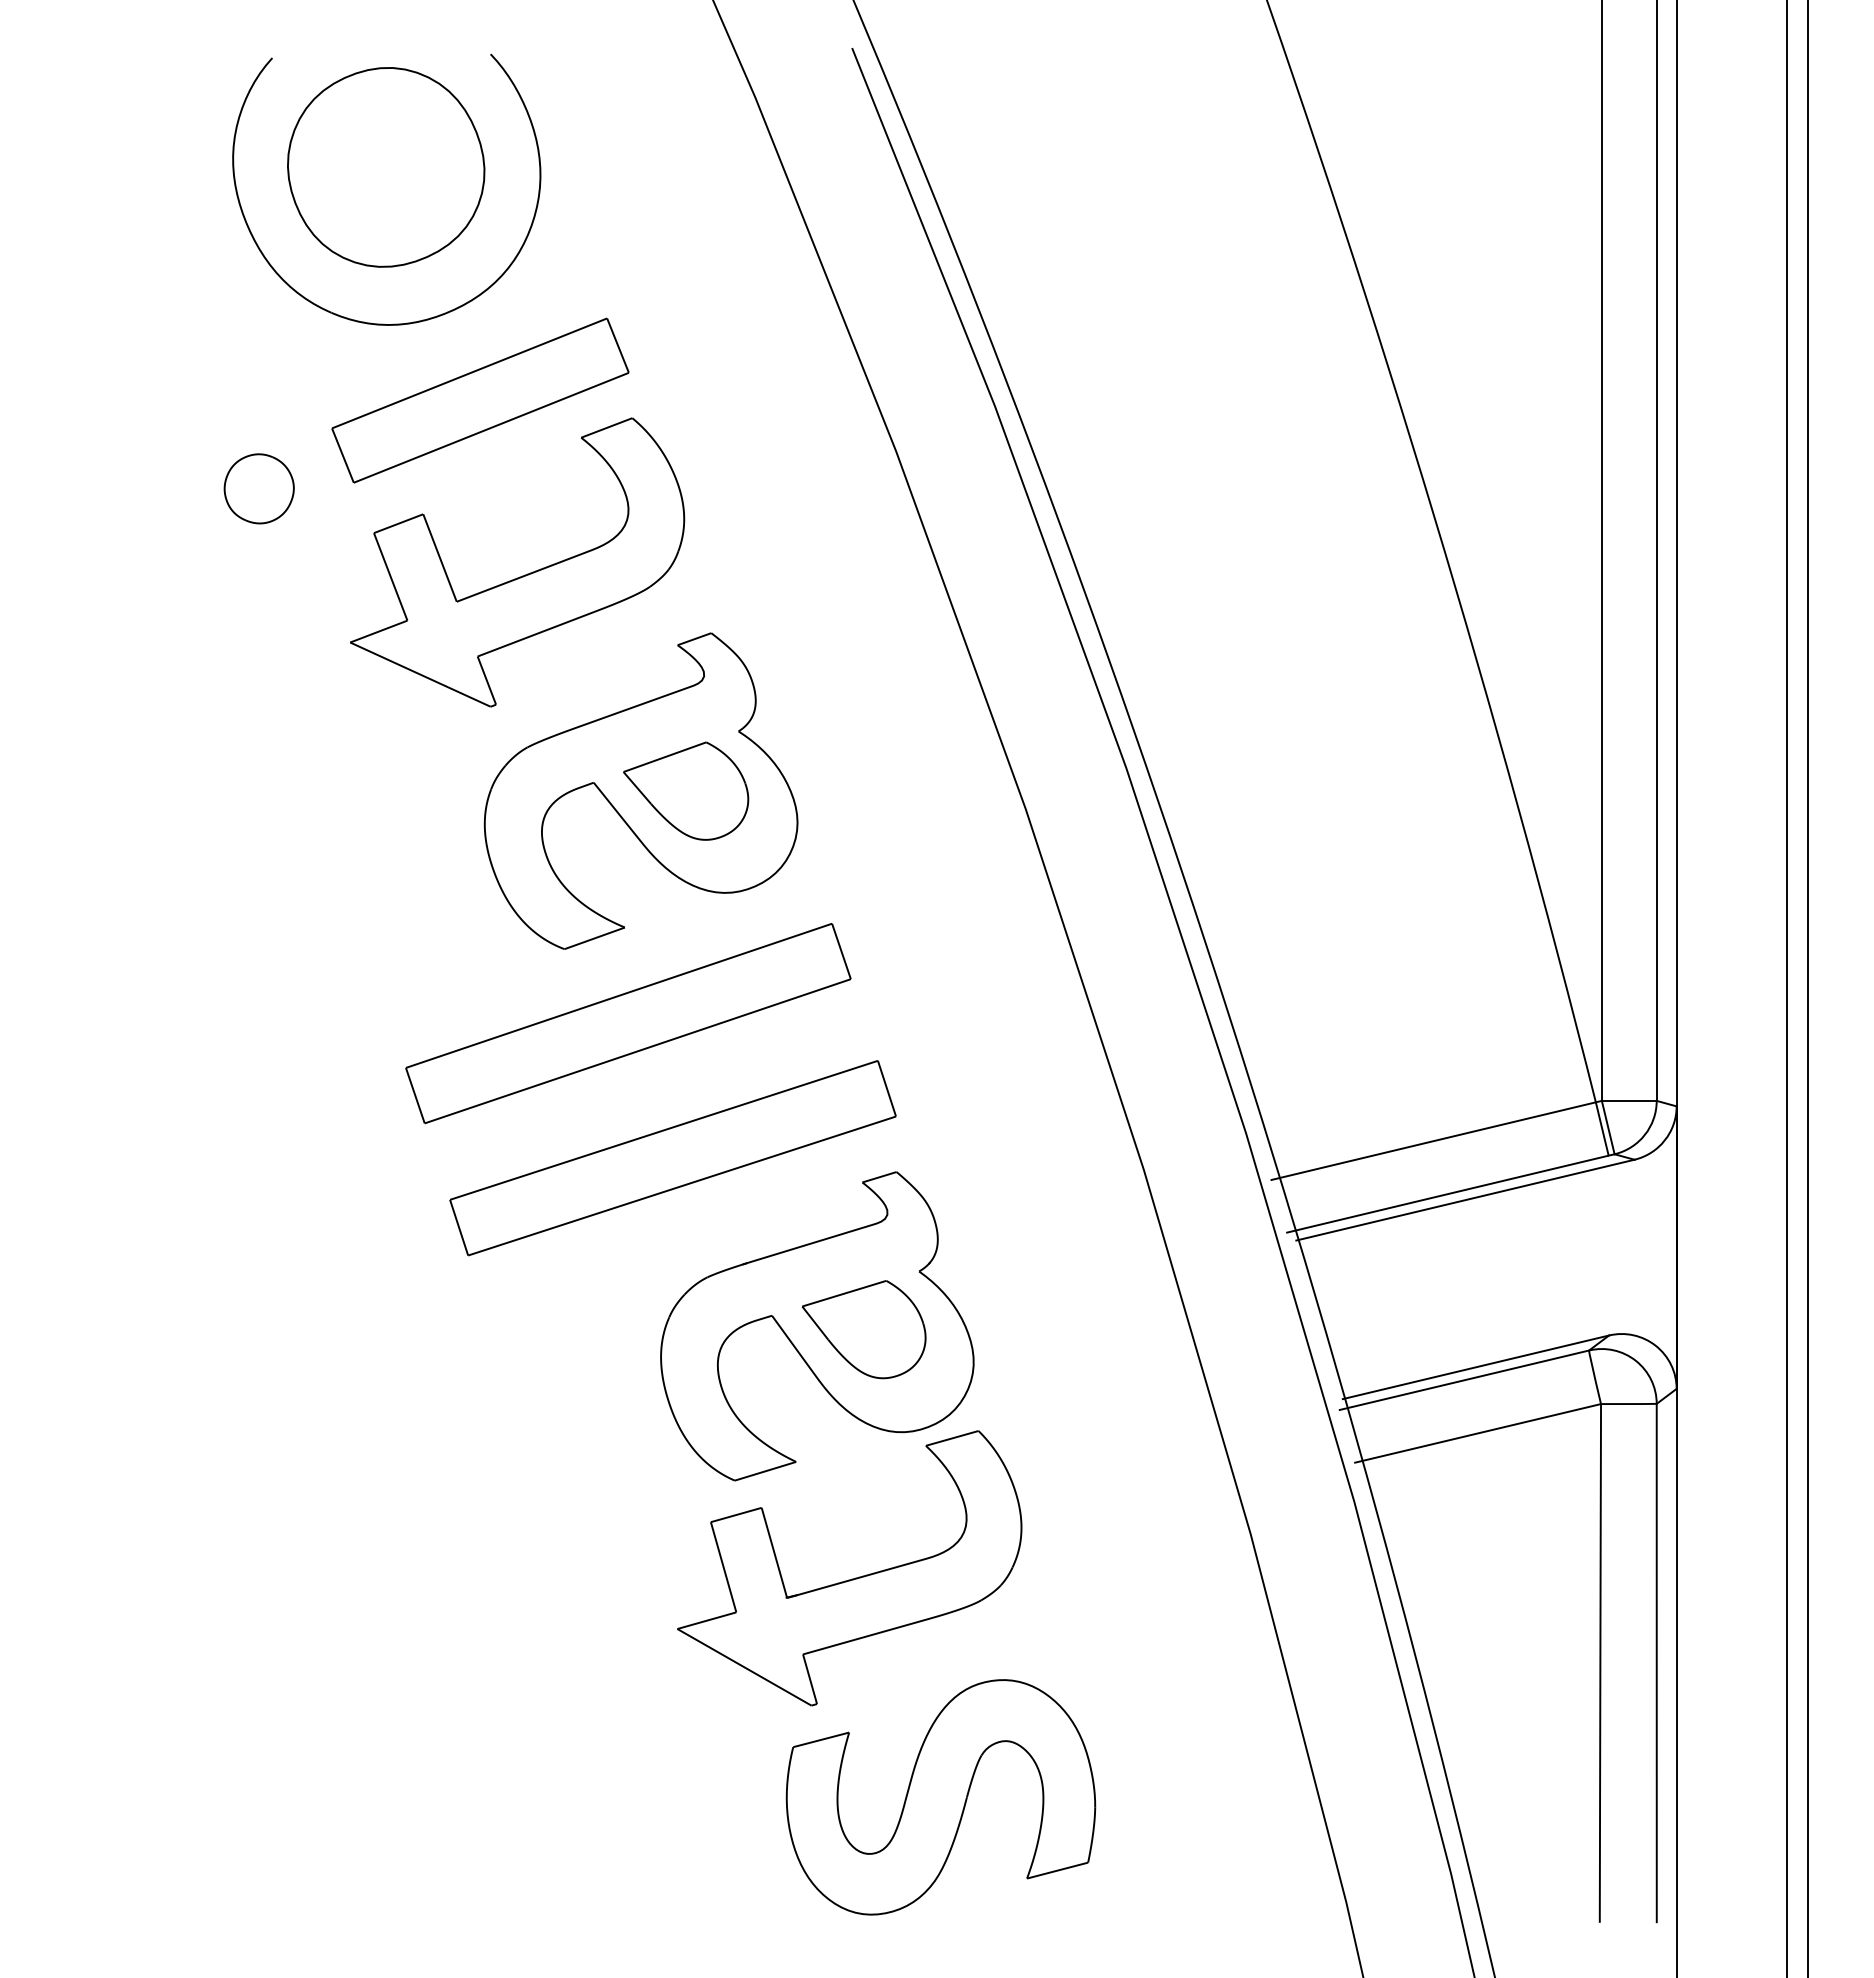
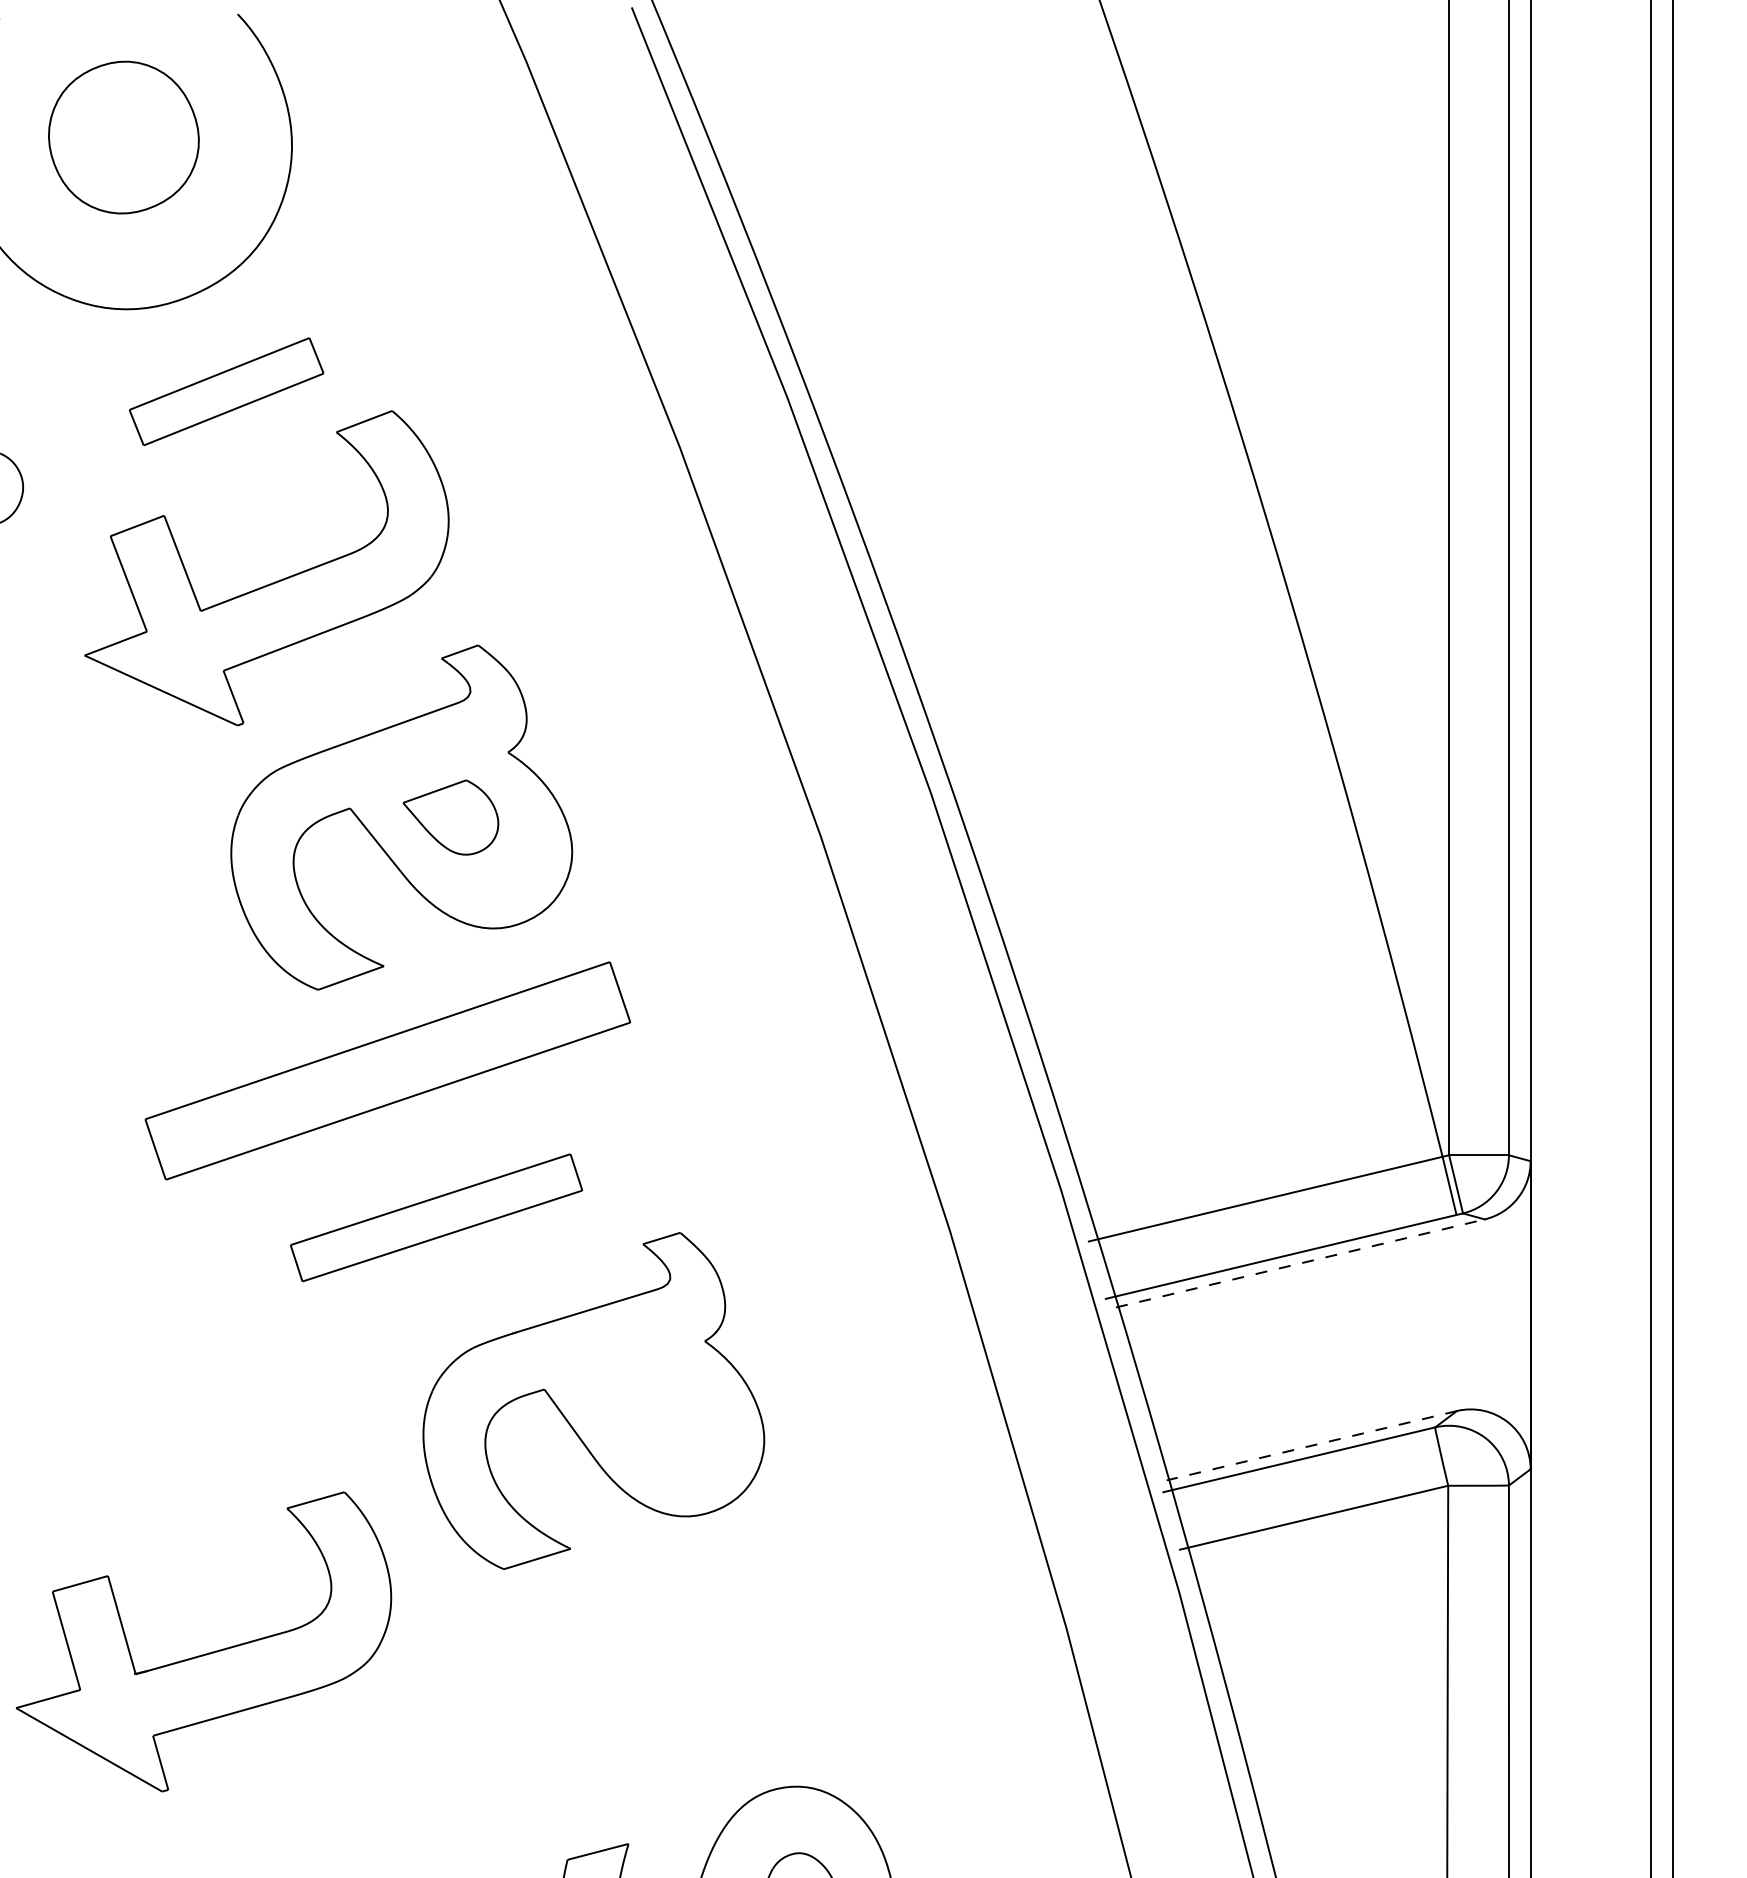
part: (386, 167) -> (124, 137), size x0.7
part: (480, 400) -> (226, 391), size x0.6
part: (686, 790) -> (451, 816), size x0.7
part: (672, 1158) -> (435, 1218), size x0.6
line: (1465, 1200) -> (1300, 1263), solid -> dashed
part: (863, 1329) -> (644, 1404), removed
line: (1475, 1367) -> (1311, 1445), solid -> dashed
part: (852, 1578) -> (206, 1653), moved

